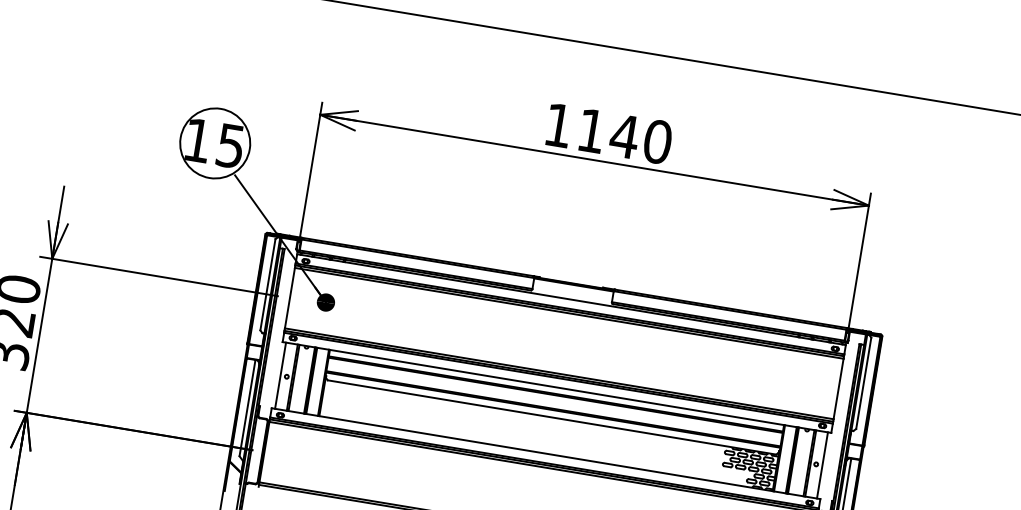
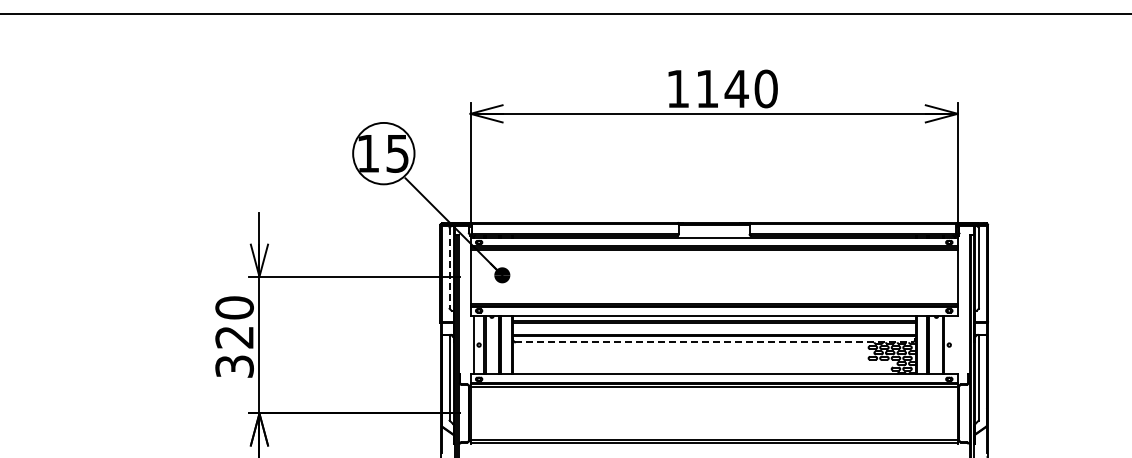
line: (267, 285) -> (449, 268), solid -> dashed
line: (552, 417) -> (714, 342), solid -> dashed
line: (822, 464) -> (954, 344), removed

